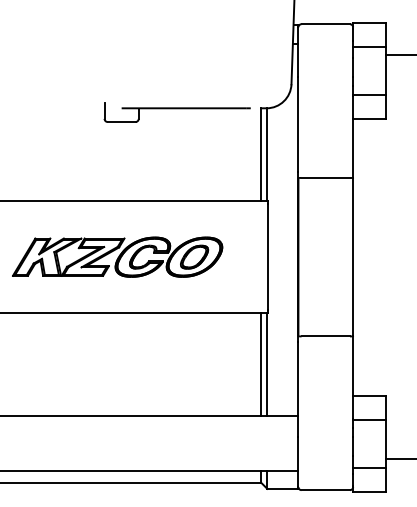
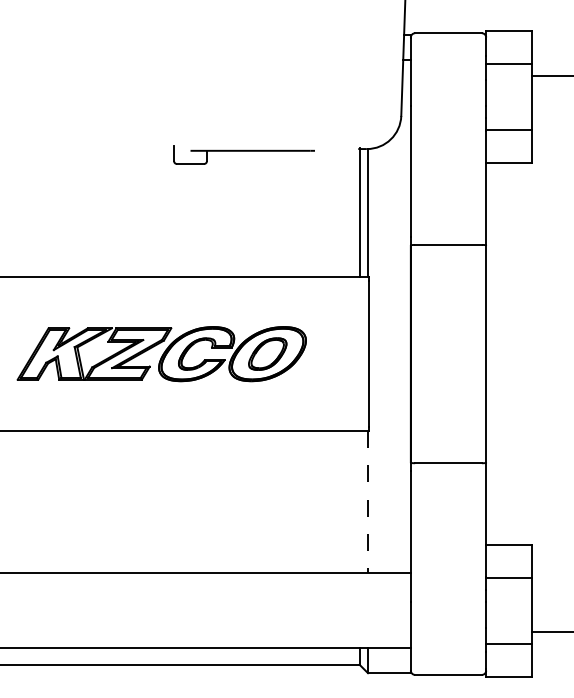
part: (177, 112) -> (244, 154), size x0.7
line: (261, 364) -> (359, 502), removed
line: (267, 364) -> (368, 502), solid -> dashed

